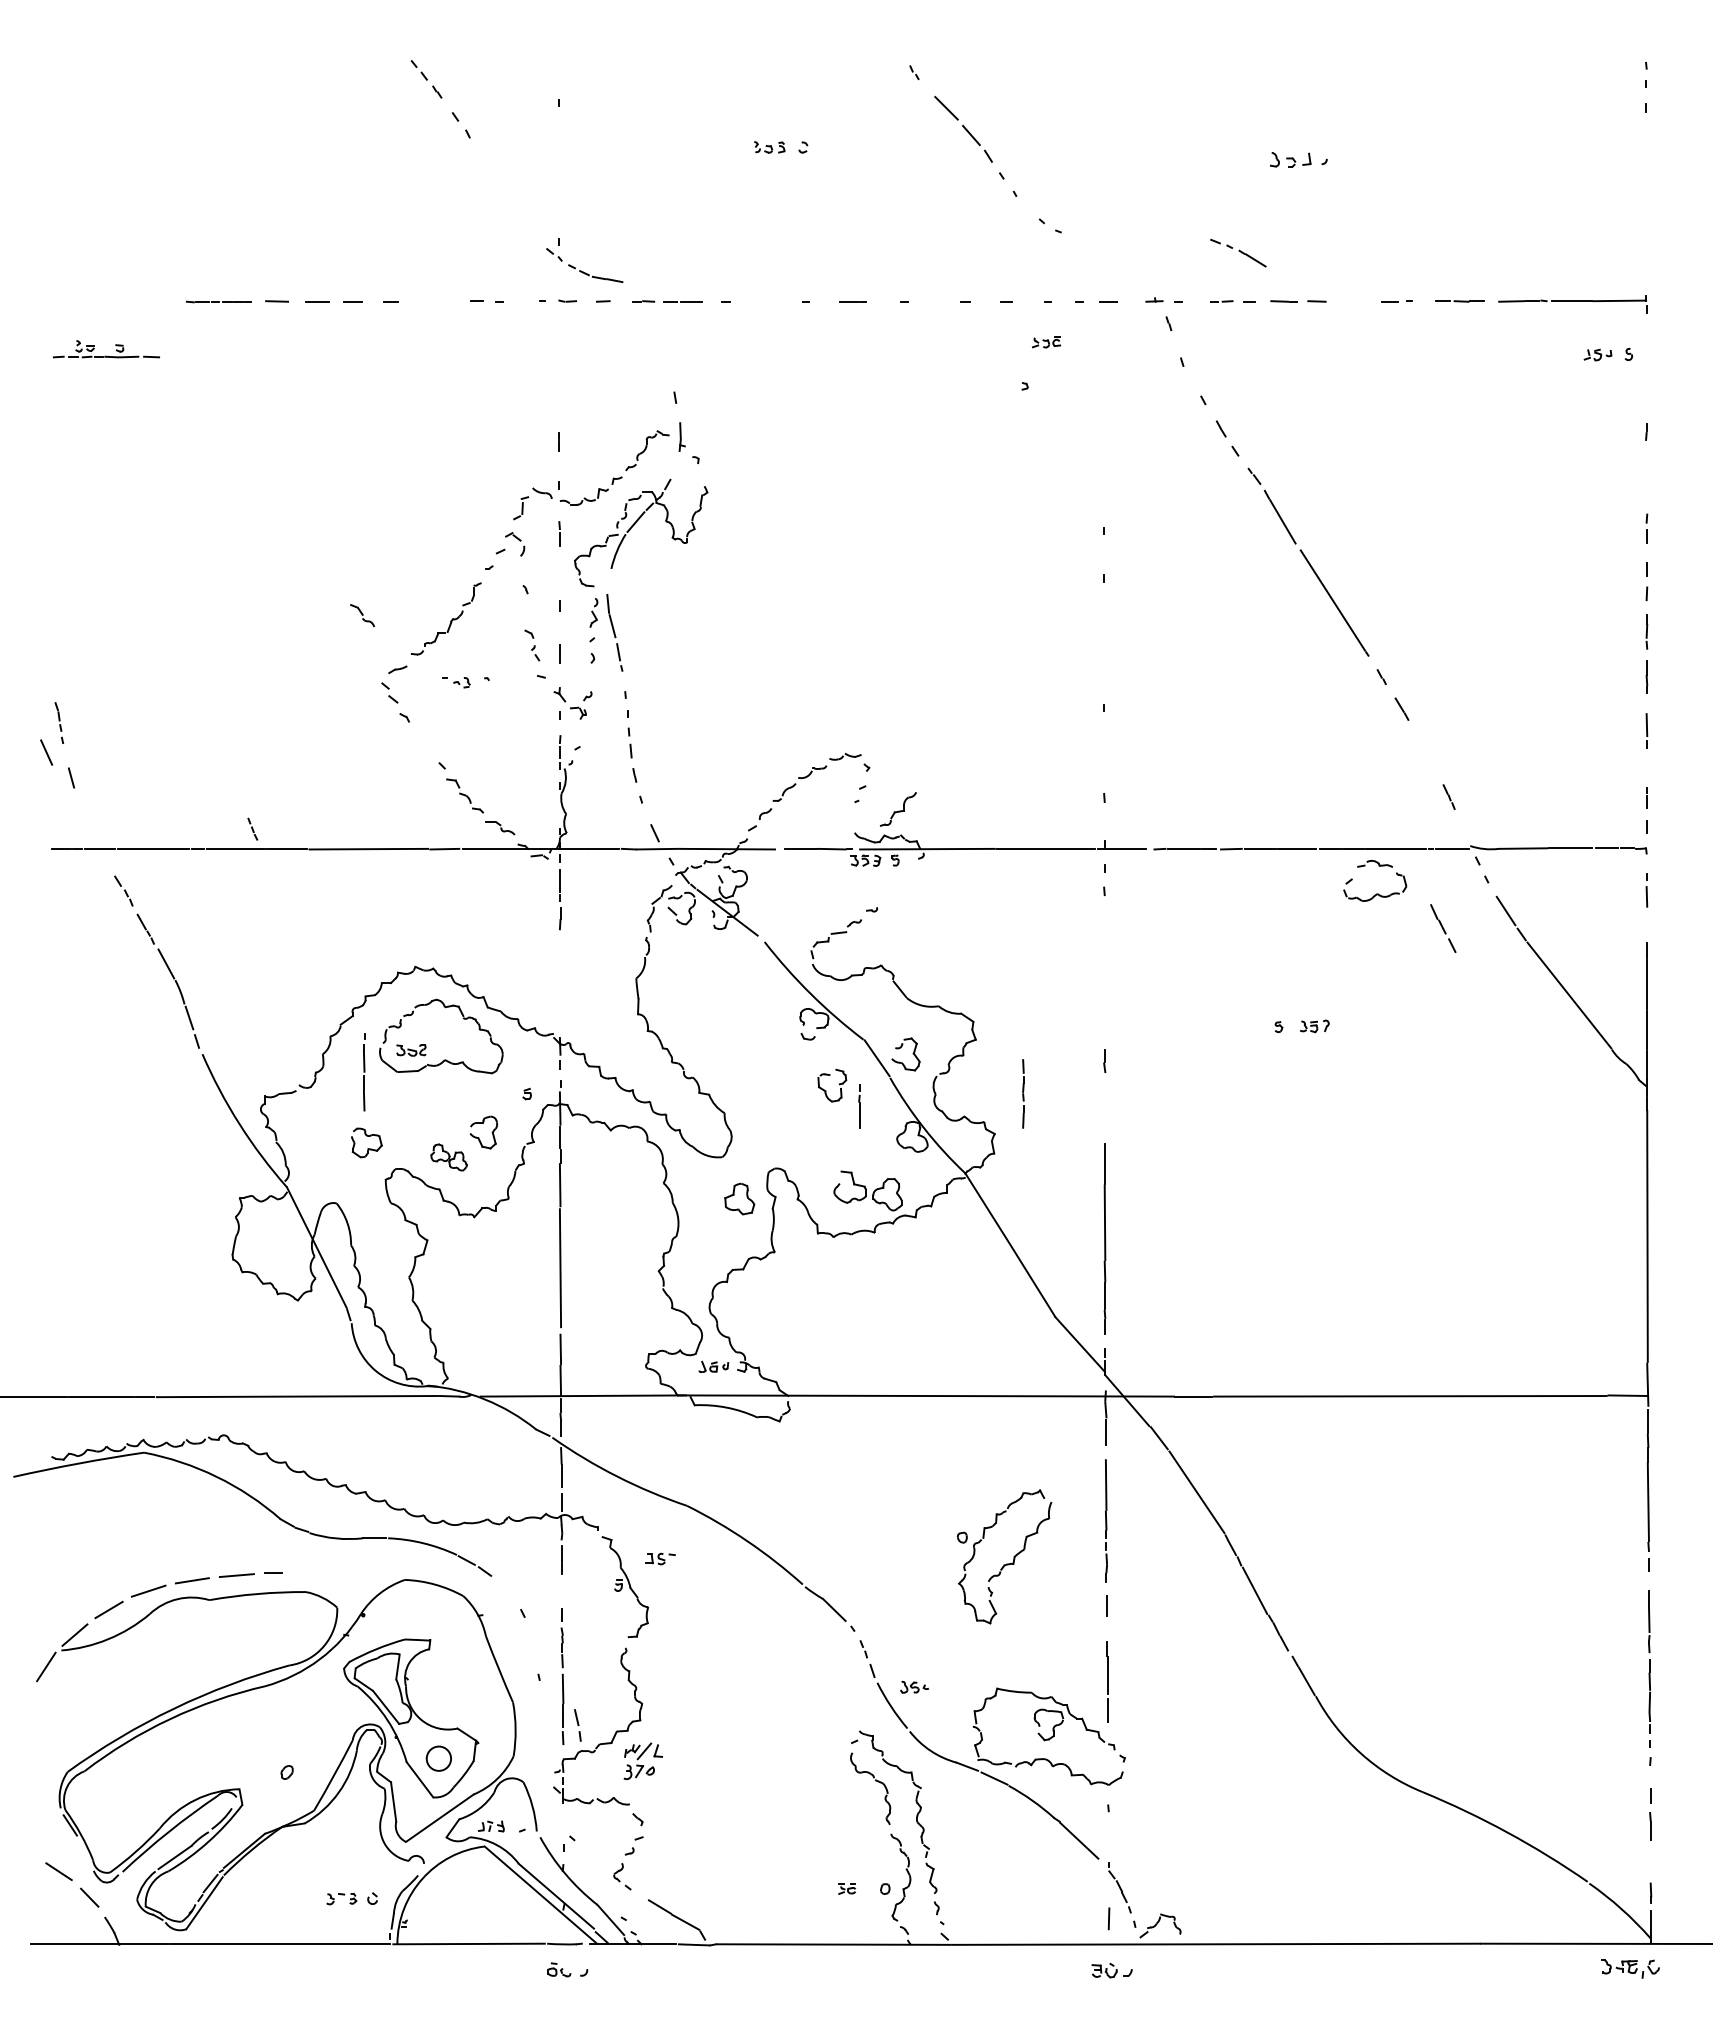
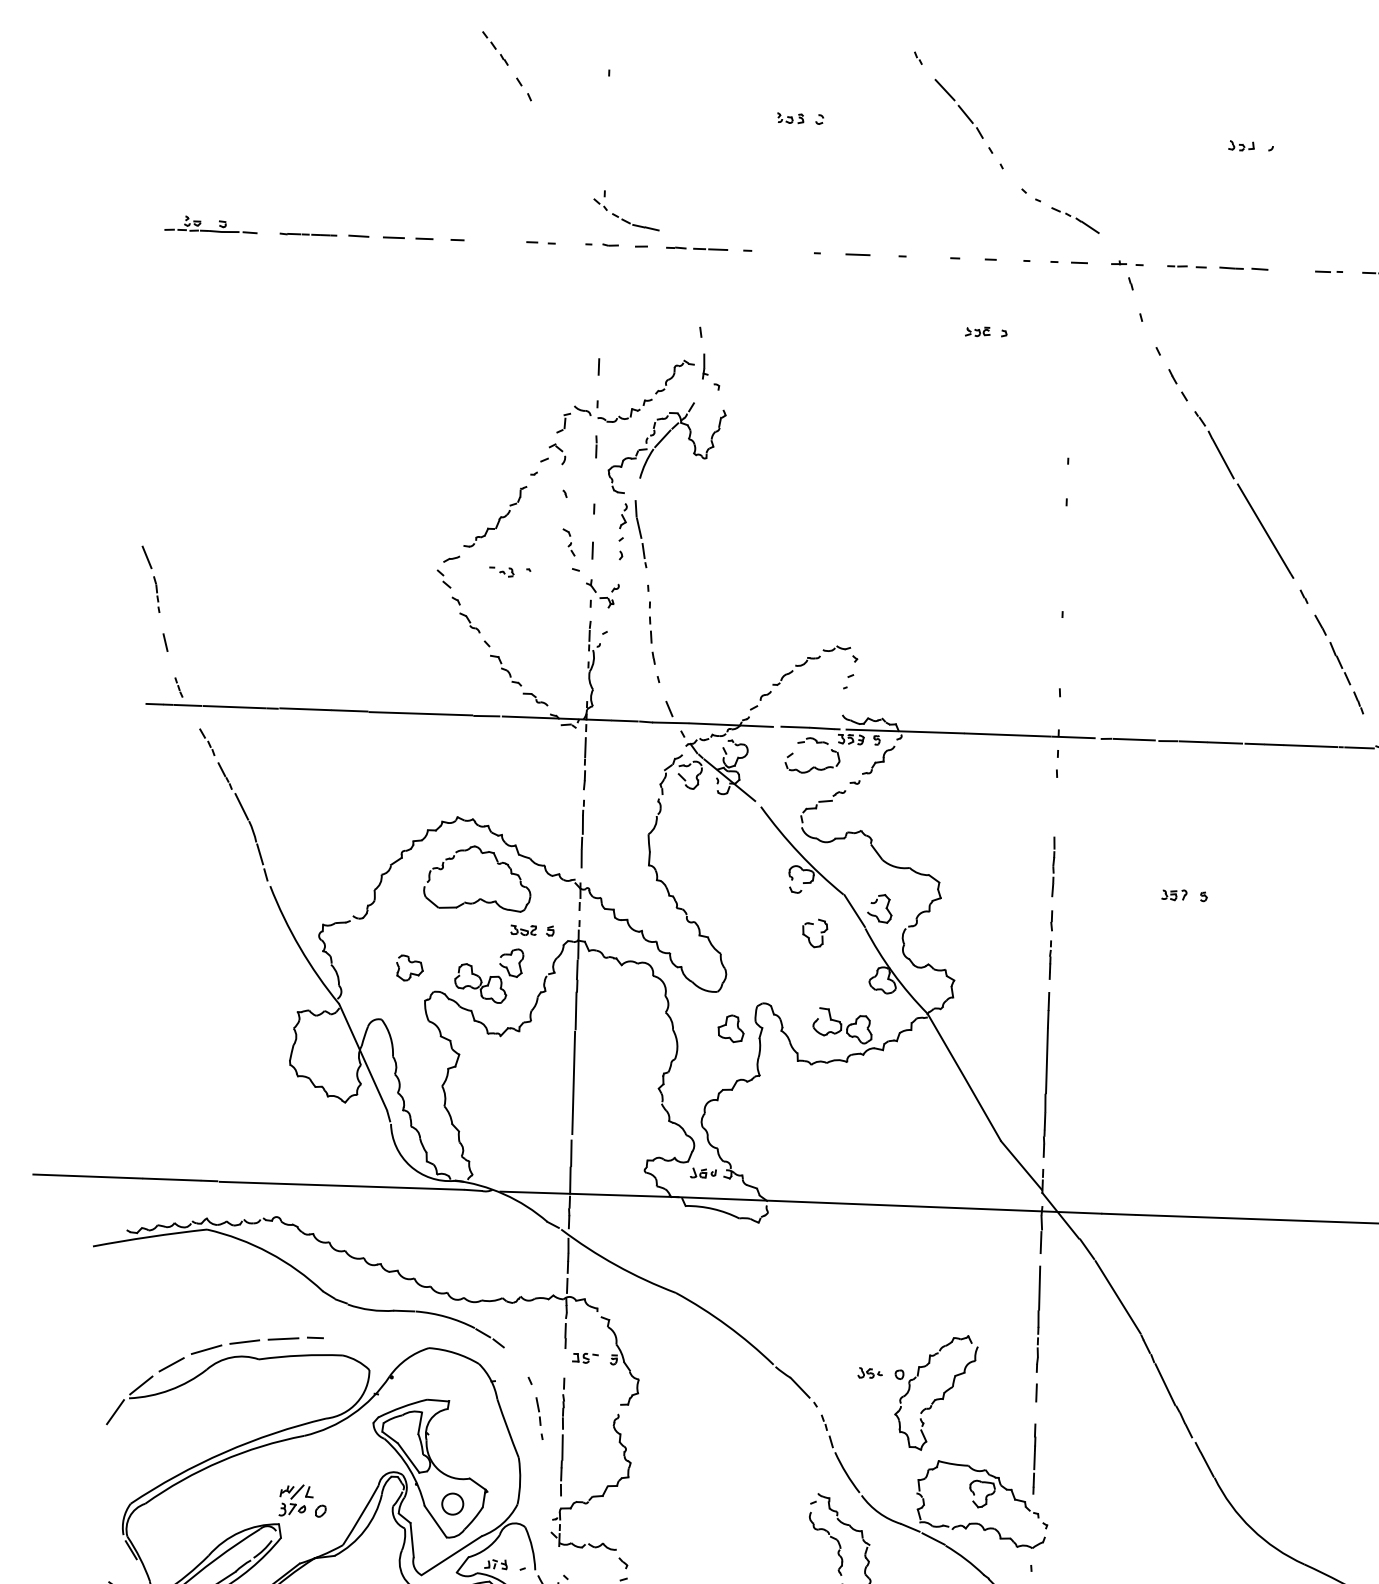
part: (1290, 159) -> (1241, 145), size x0.71
part: (1238, 252) -> (1075, 220), moved
part: (1046, 342) -> (977, 331), moved
part: (106, 349) -> (211, 224), moved
part: (362, 615) -> (469, 622), moved
line: (46, 752) -> (146, 557), moved
part: (897, 809) -> (877, 760), moved
line: (252, 828) -> (178, 686), moved
part: (1376, 893) -> (813, 766), moved
line: (1443, 928) -> (1340, 663), moved
part: (1314, 1026) -> (1174, 895), moved
part: (411, 1050) -> (523, 930), moved
line: (364, 1072) -> (582, 834), moved
line: (1023, 1093) -> (1053, 866), moved
line: (859, 1106) -> (1050, 960), moved
part: (448, 1157) -> (480, 983), size x1.67
part: (660, 1558) -> (585, 1357), moved
part: (1006, 1563) -> (936, 1398), moved
part: (914, 1686) -> (870, 1372), moved
part: (577, 1725) -> (538, 1411), moved
part: (642, 1761) -> (295, 1500), moved

